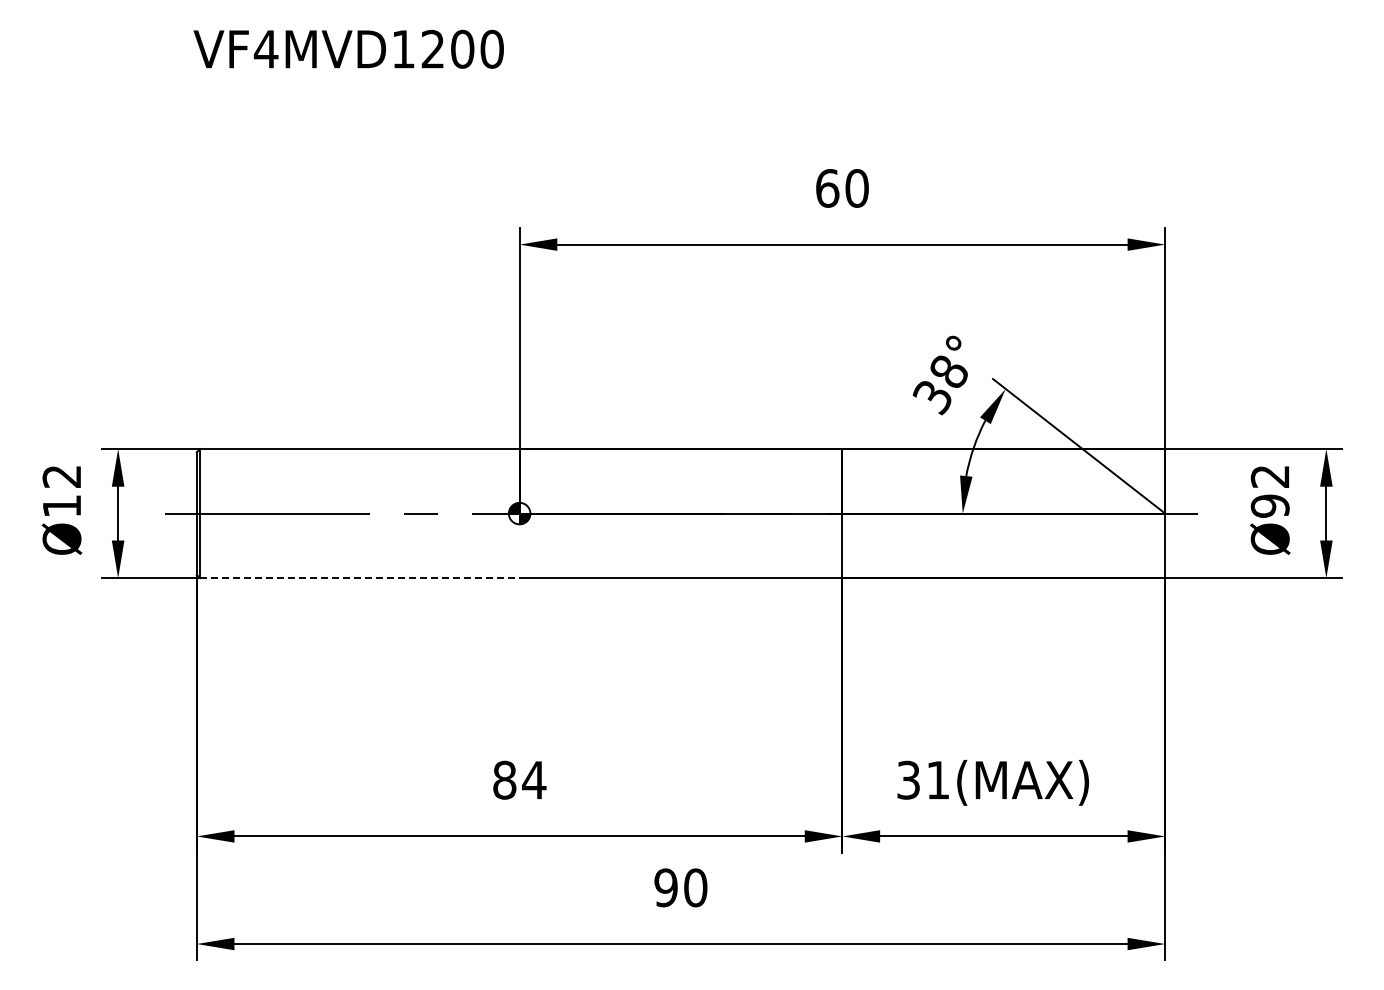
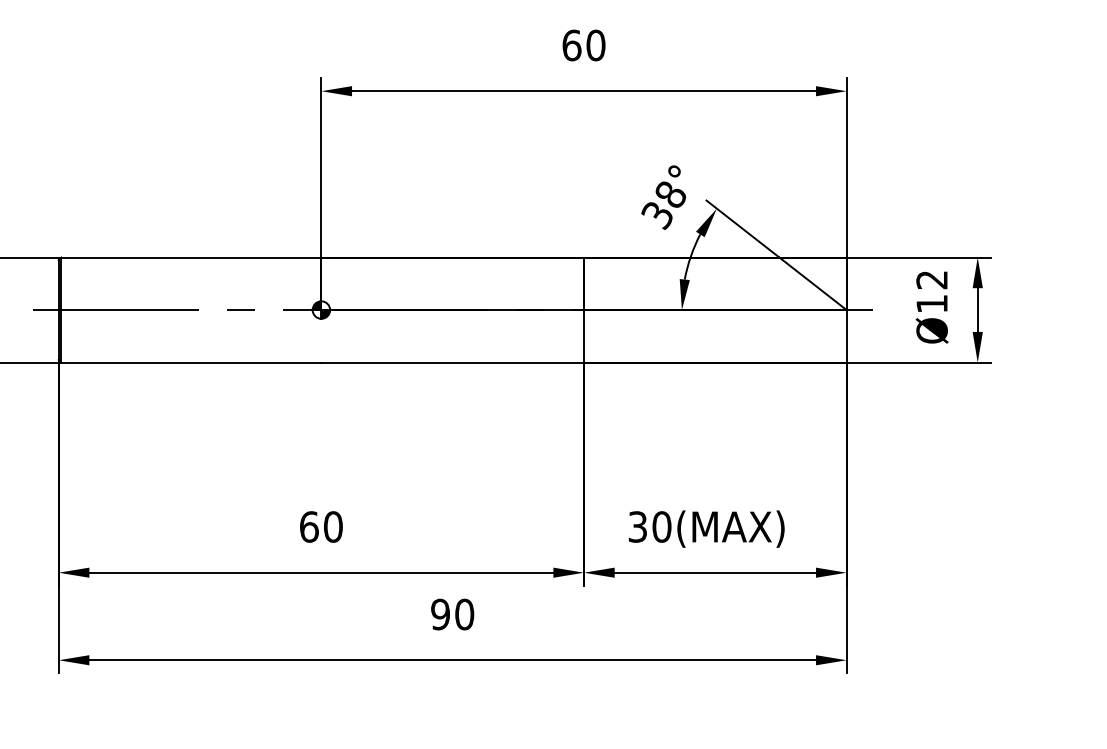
text: (1269, 505) -> (931, 303), Ø92 -> Ø12
line: (359, 578) -> (191, 362), dashed -> solid
text: (519, 779) -> (321, 526), 84 -> 60
text: (937, 779) -> (661, 526), 31(MAX) -> 30(MAX)

